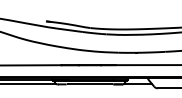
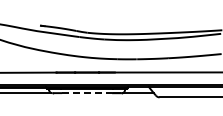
line: (90, 84) -> (87, 93), solid -> dashed

